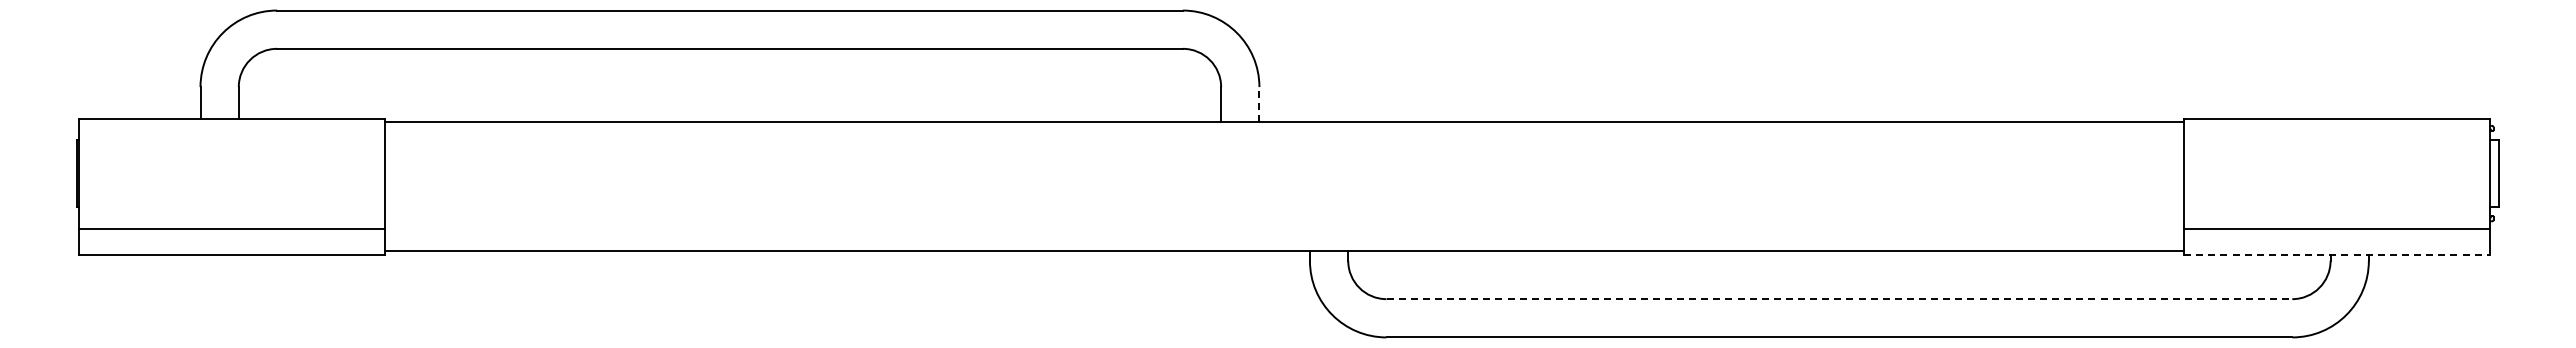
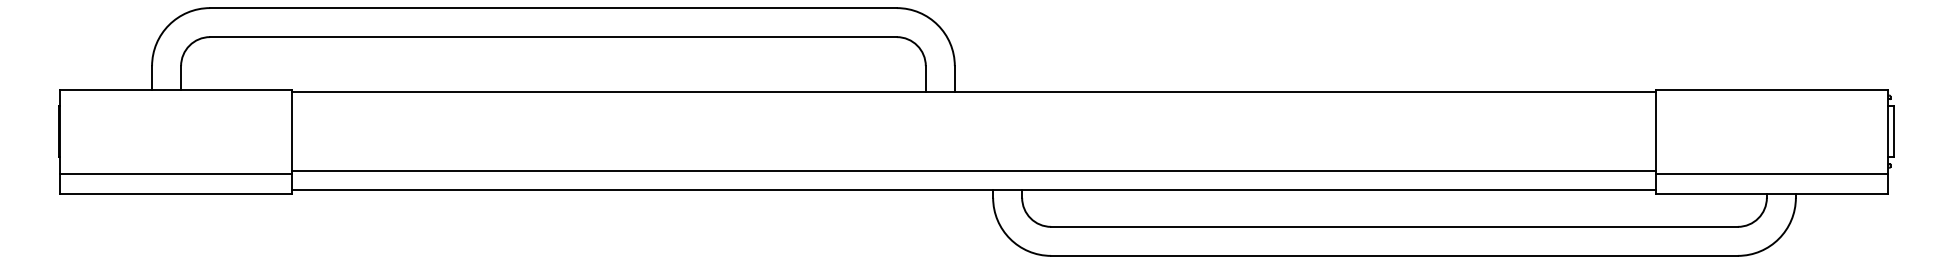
line: (1259, 103) -> (954, 78), dashed -> solid
line: (1284, 225) -> (973, 171), added
line: (2337, 255) -> (1772, 193), dashed -> solid
line: (1839, 299) -> (1394, 227), dashed -> solid

